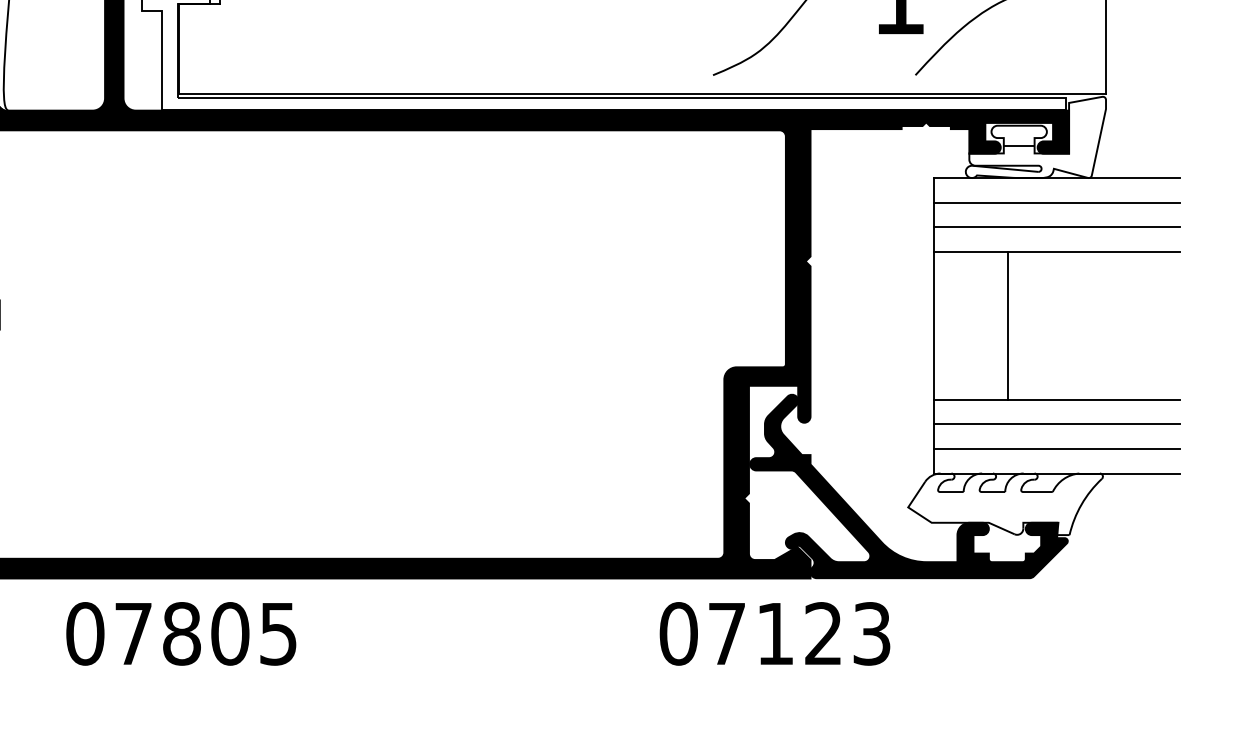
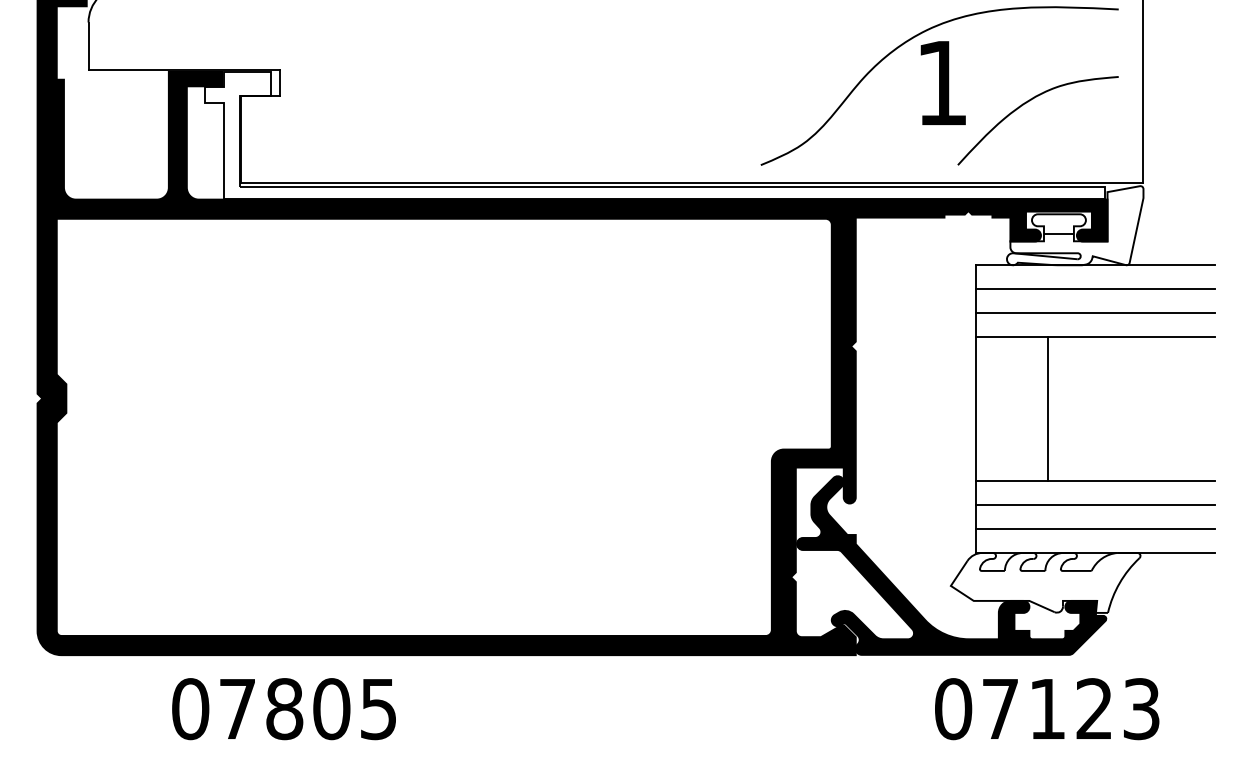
text: (180, 634) -> (283, 709), moved
text: (775, 634) -> (1047, 709), moved

